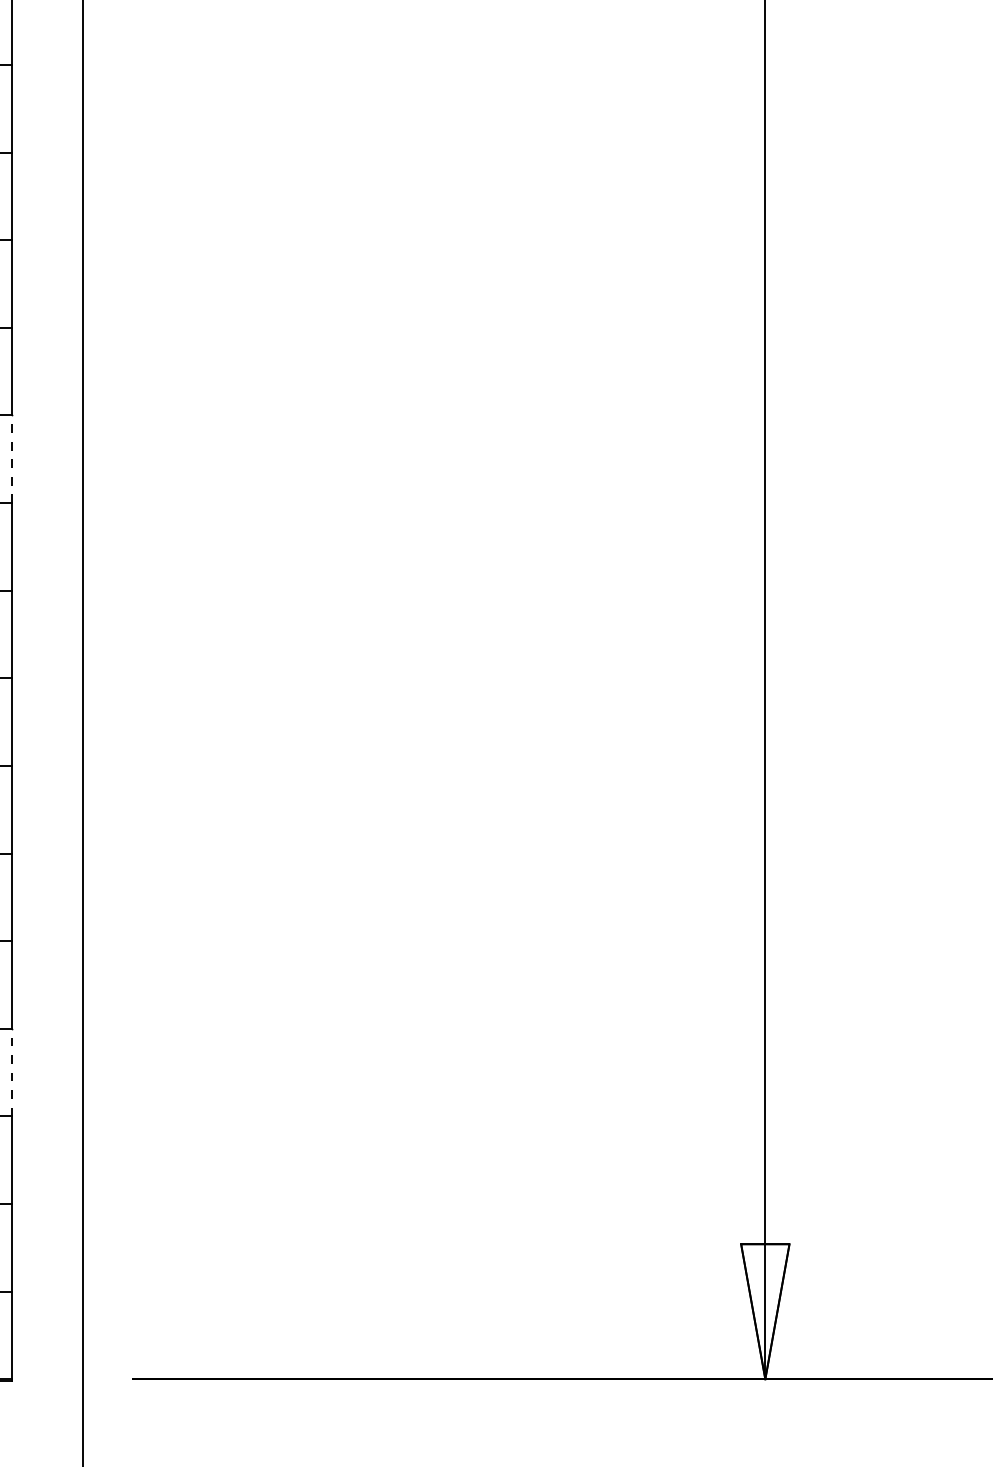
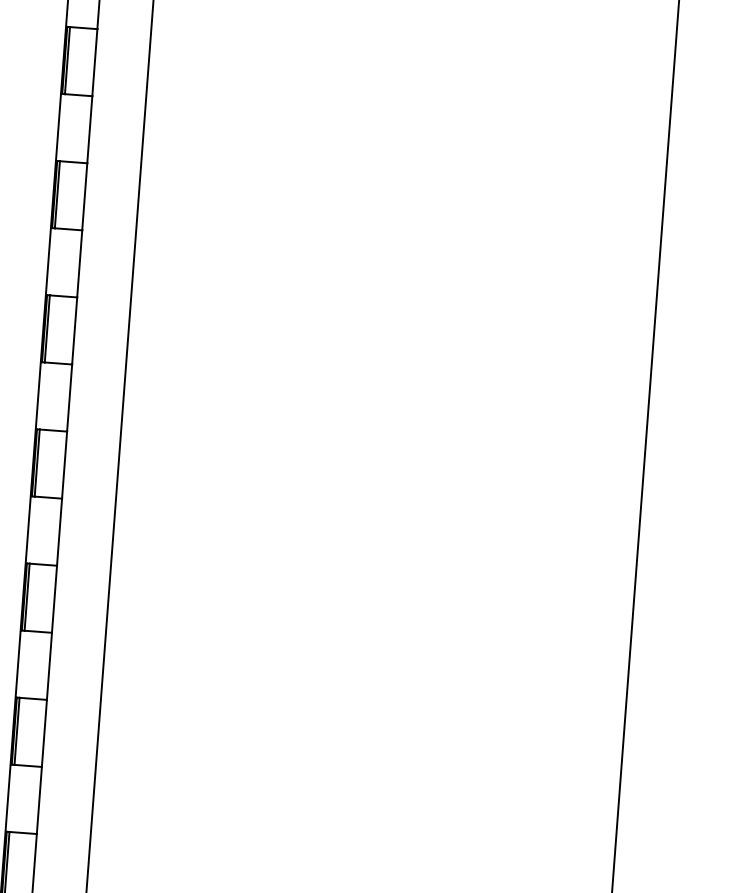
line: (12, 459) -> (74, 331), dashed -> solid
line: (12, 1072) -> (39, 800), dashed -> solid

